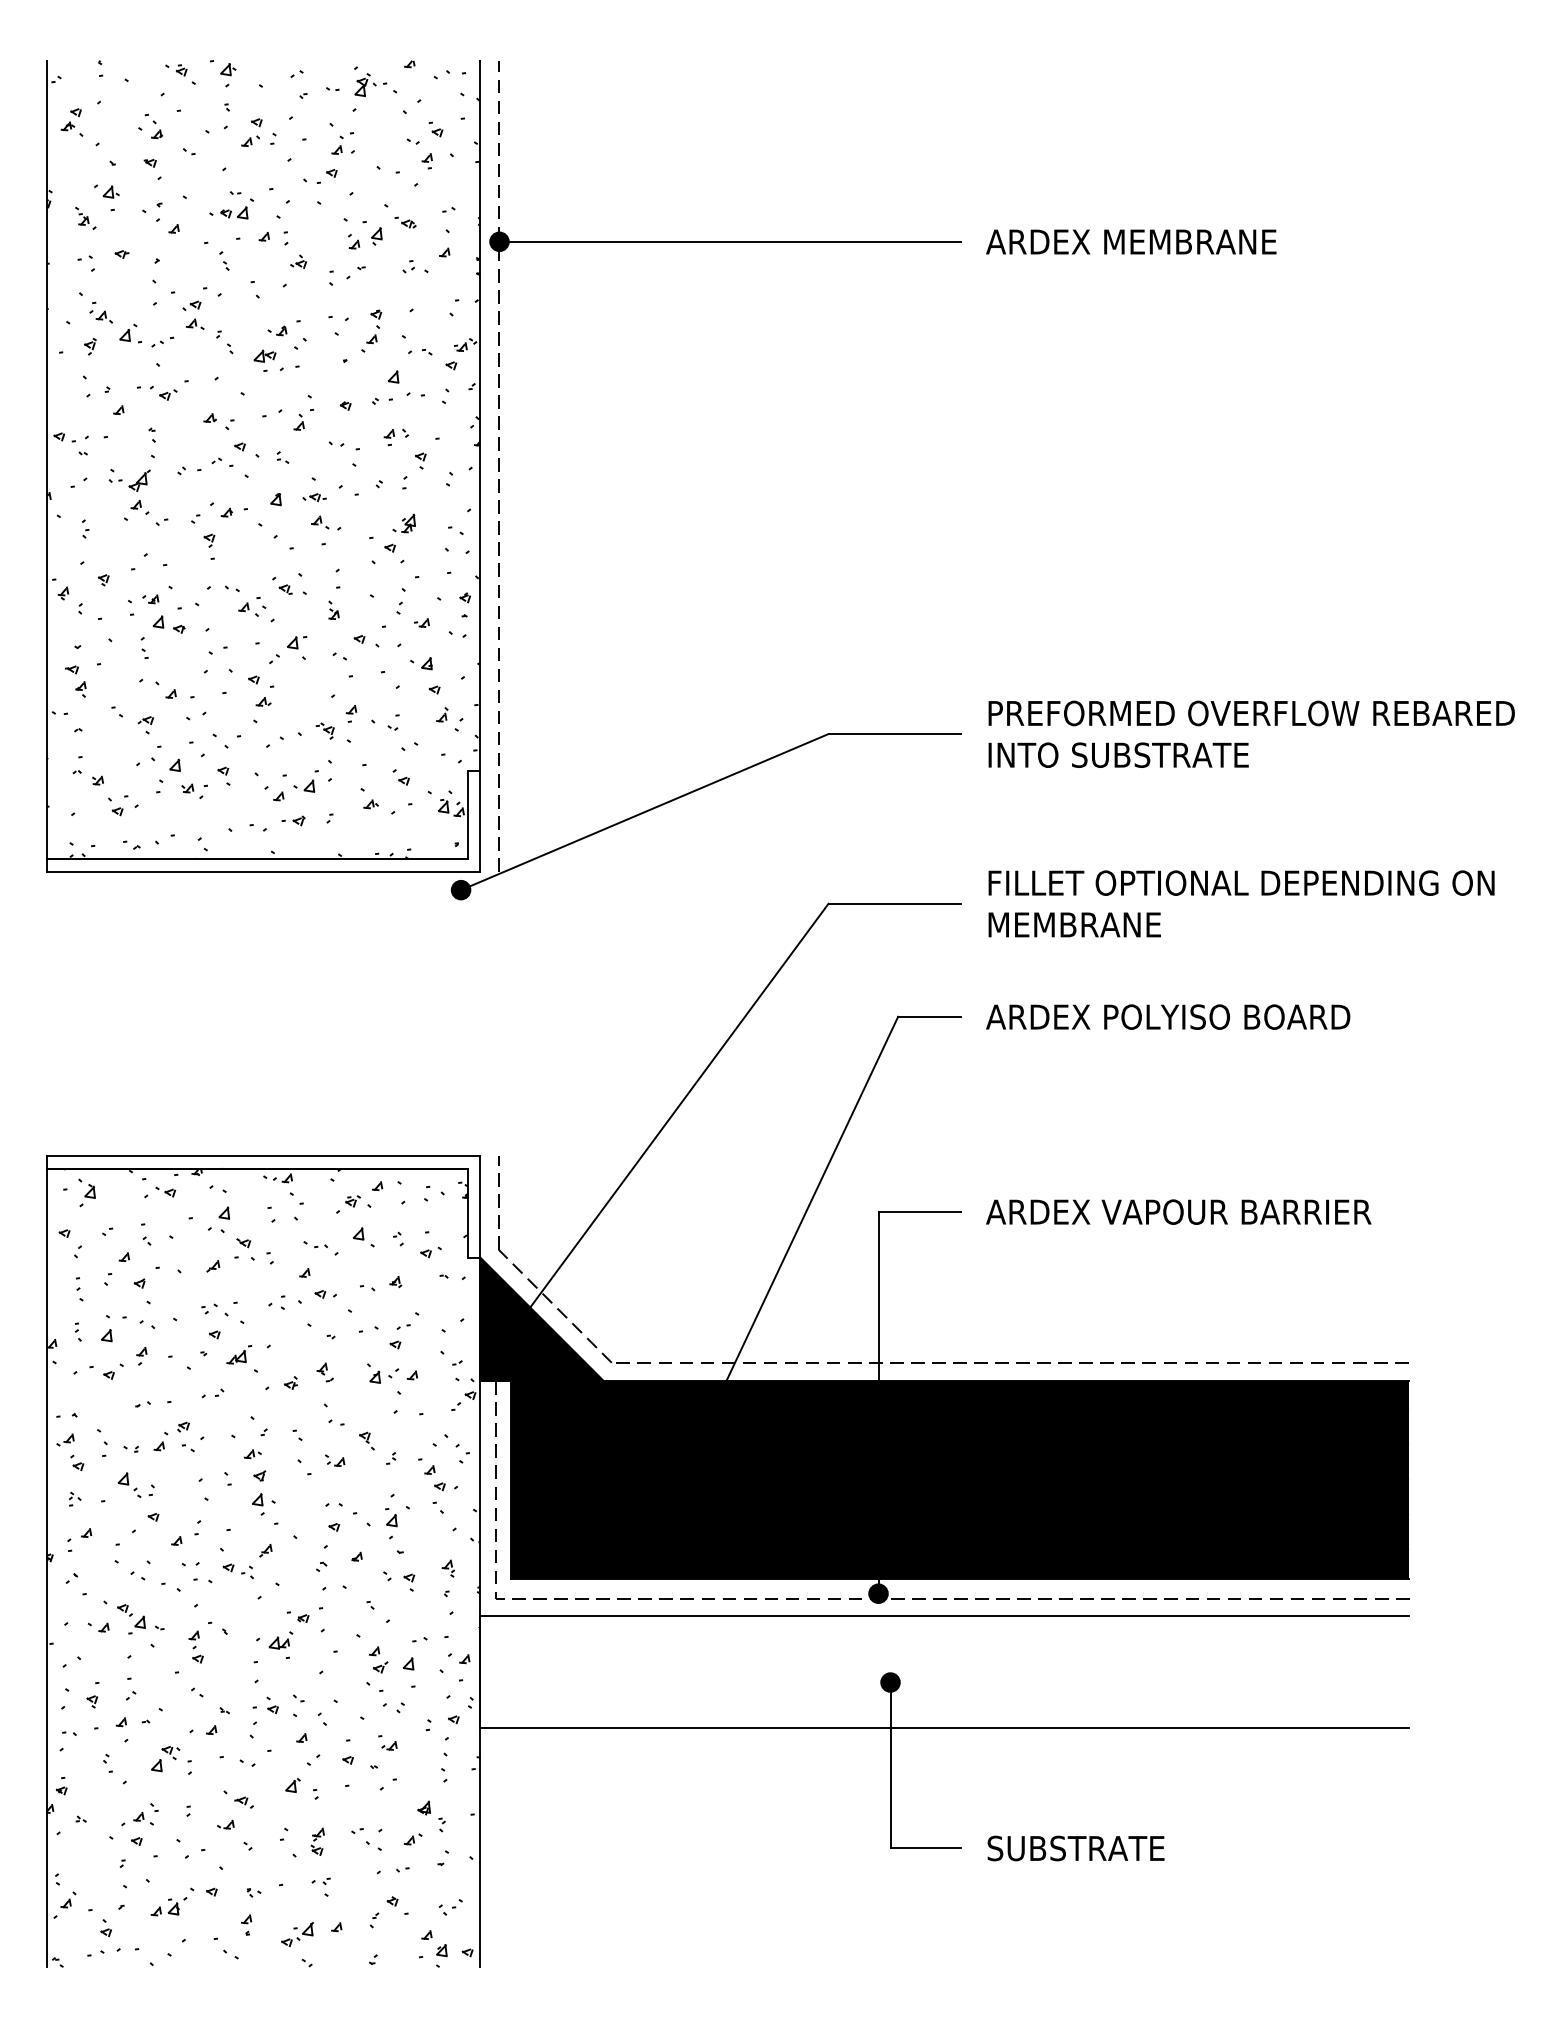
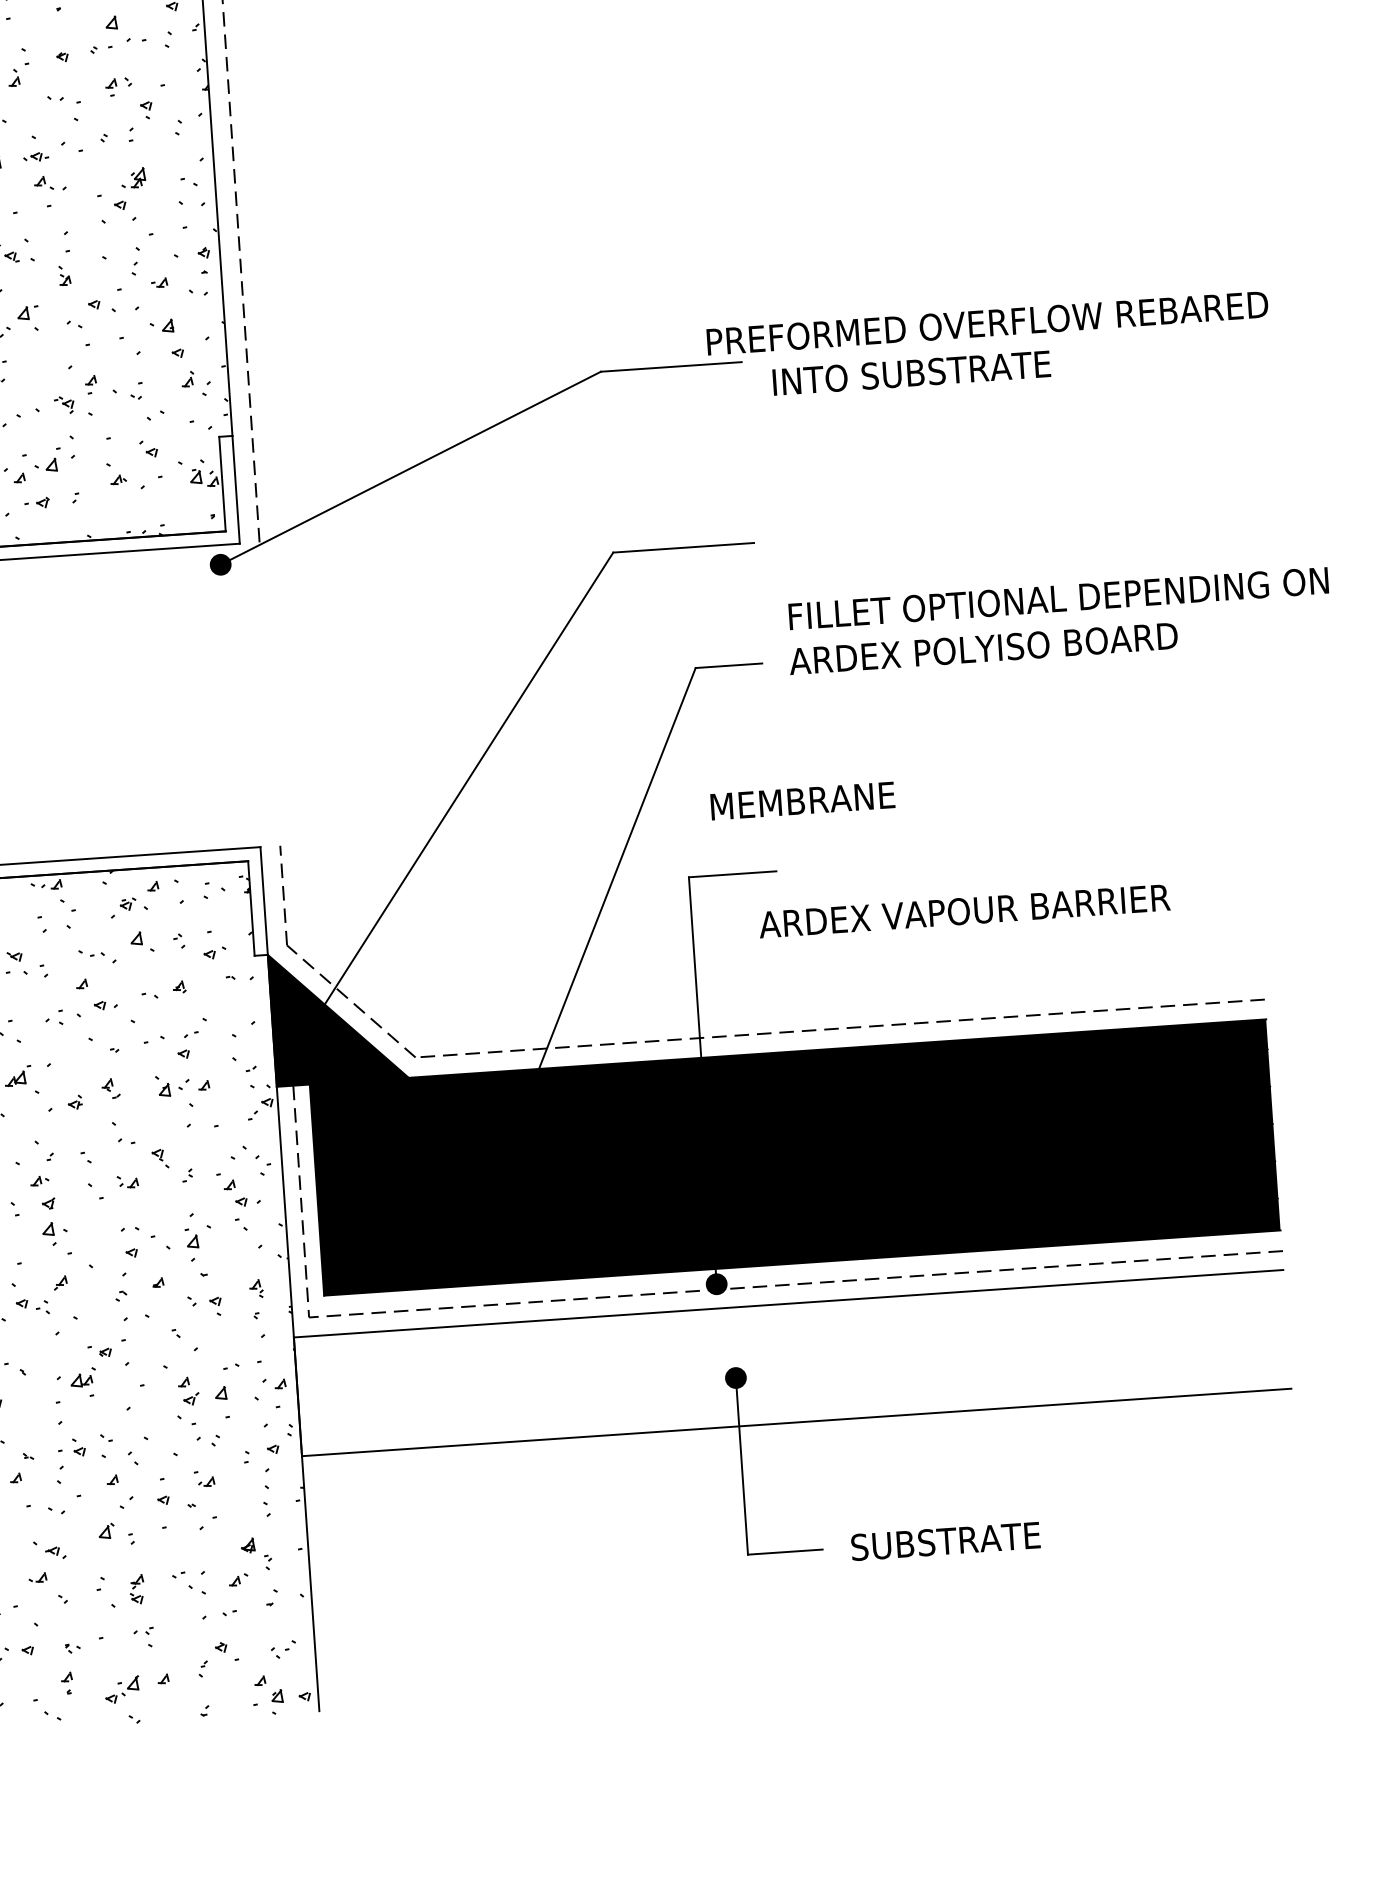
text: (1251, 713) -> (987, 323), moved
text: (1241, 882) -> (1058, 597), moved
text: (1074, 924) -> (802, 800), moved
text: (1178, 1211) -> (964, 910), moved

